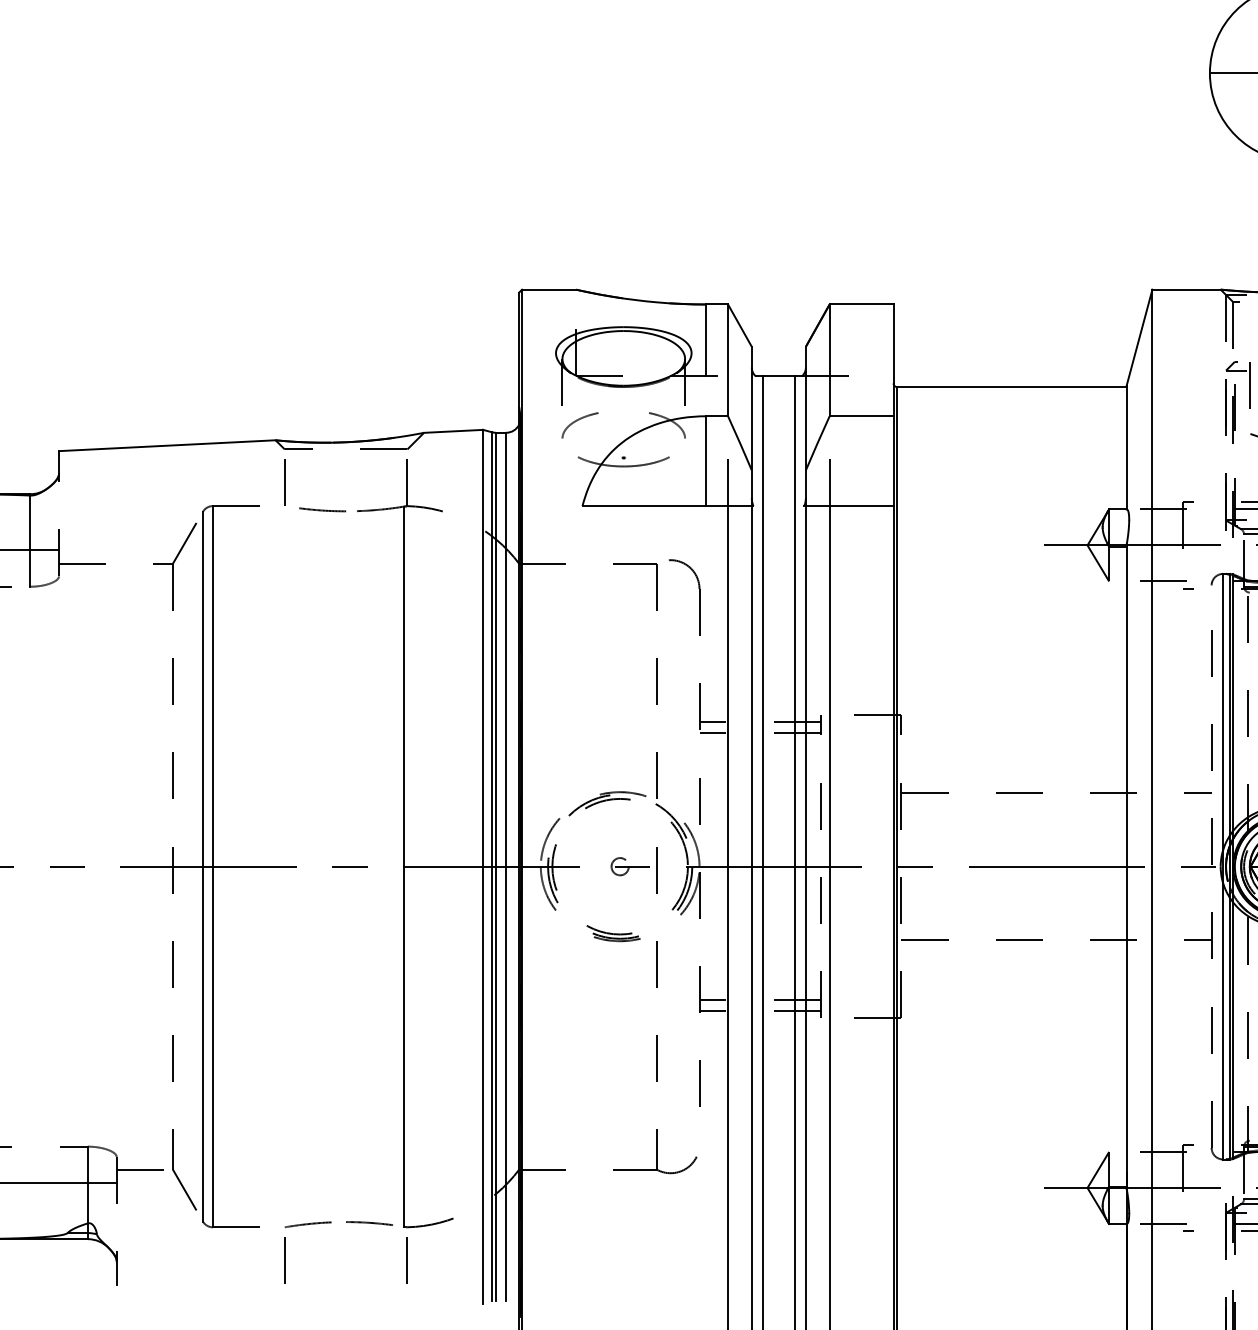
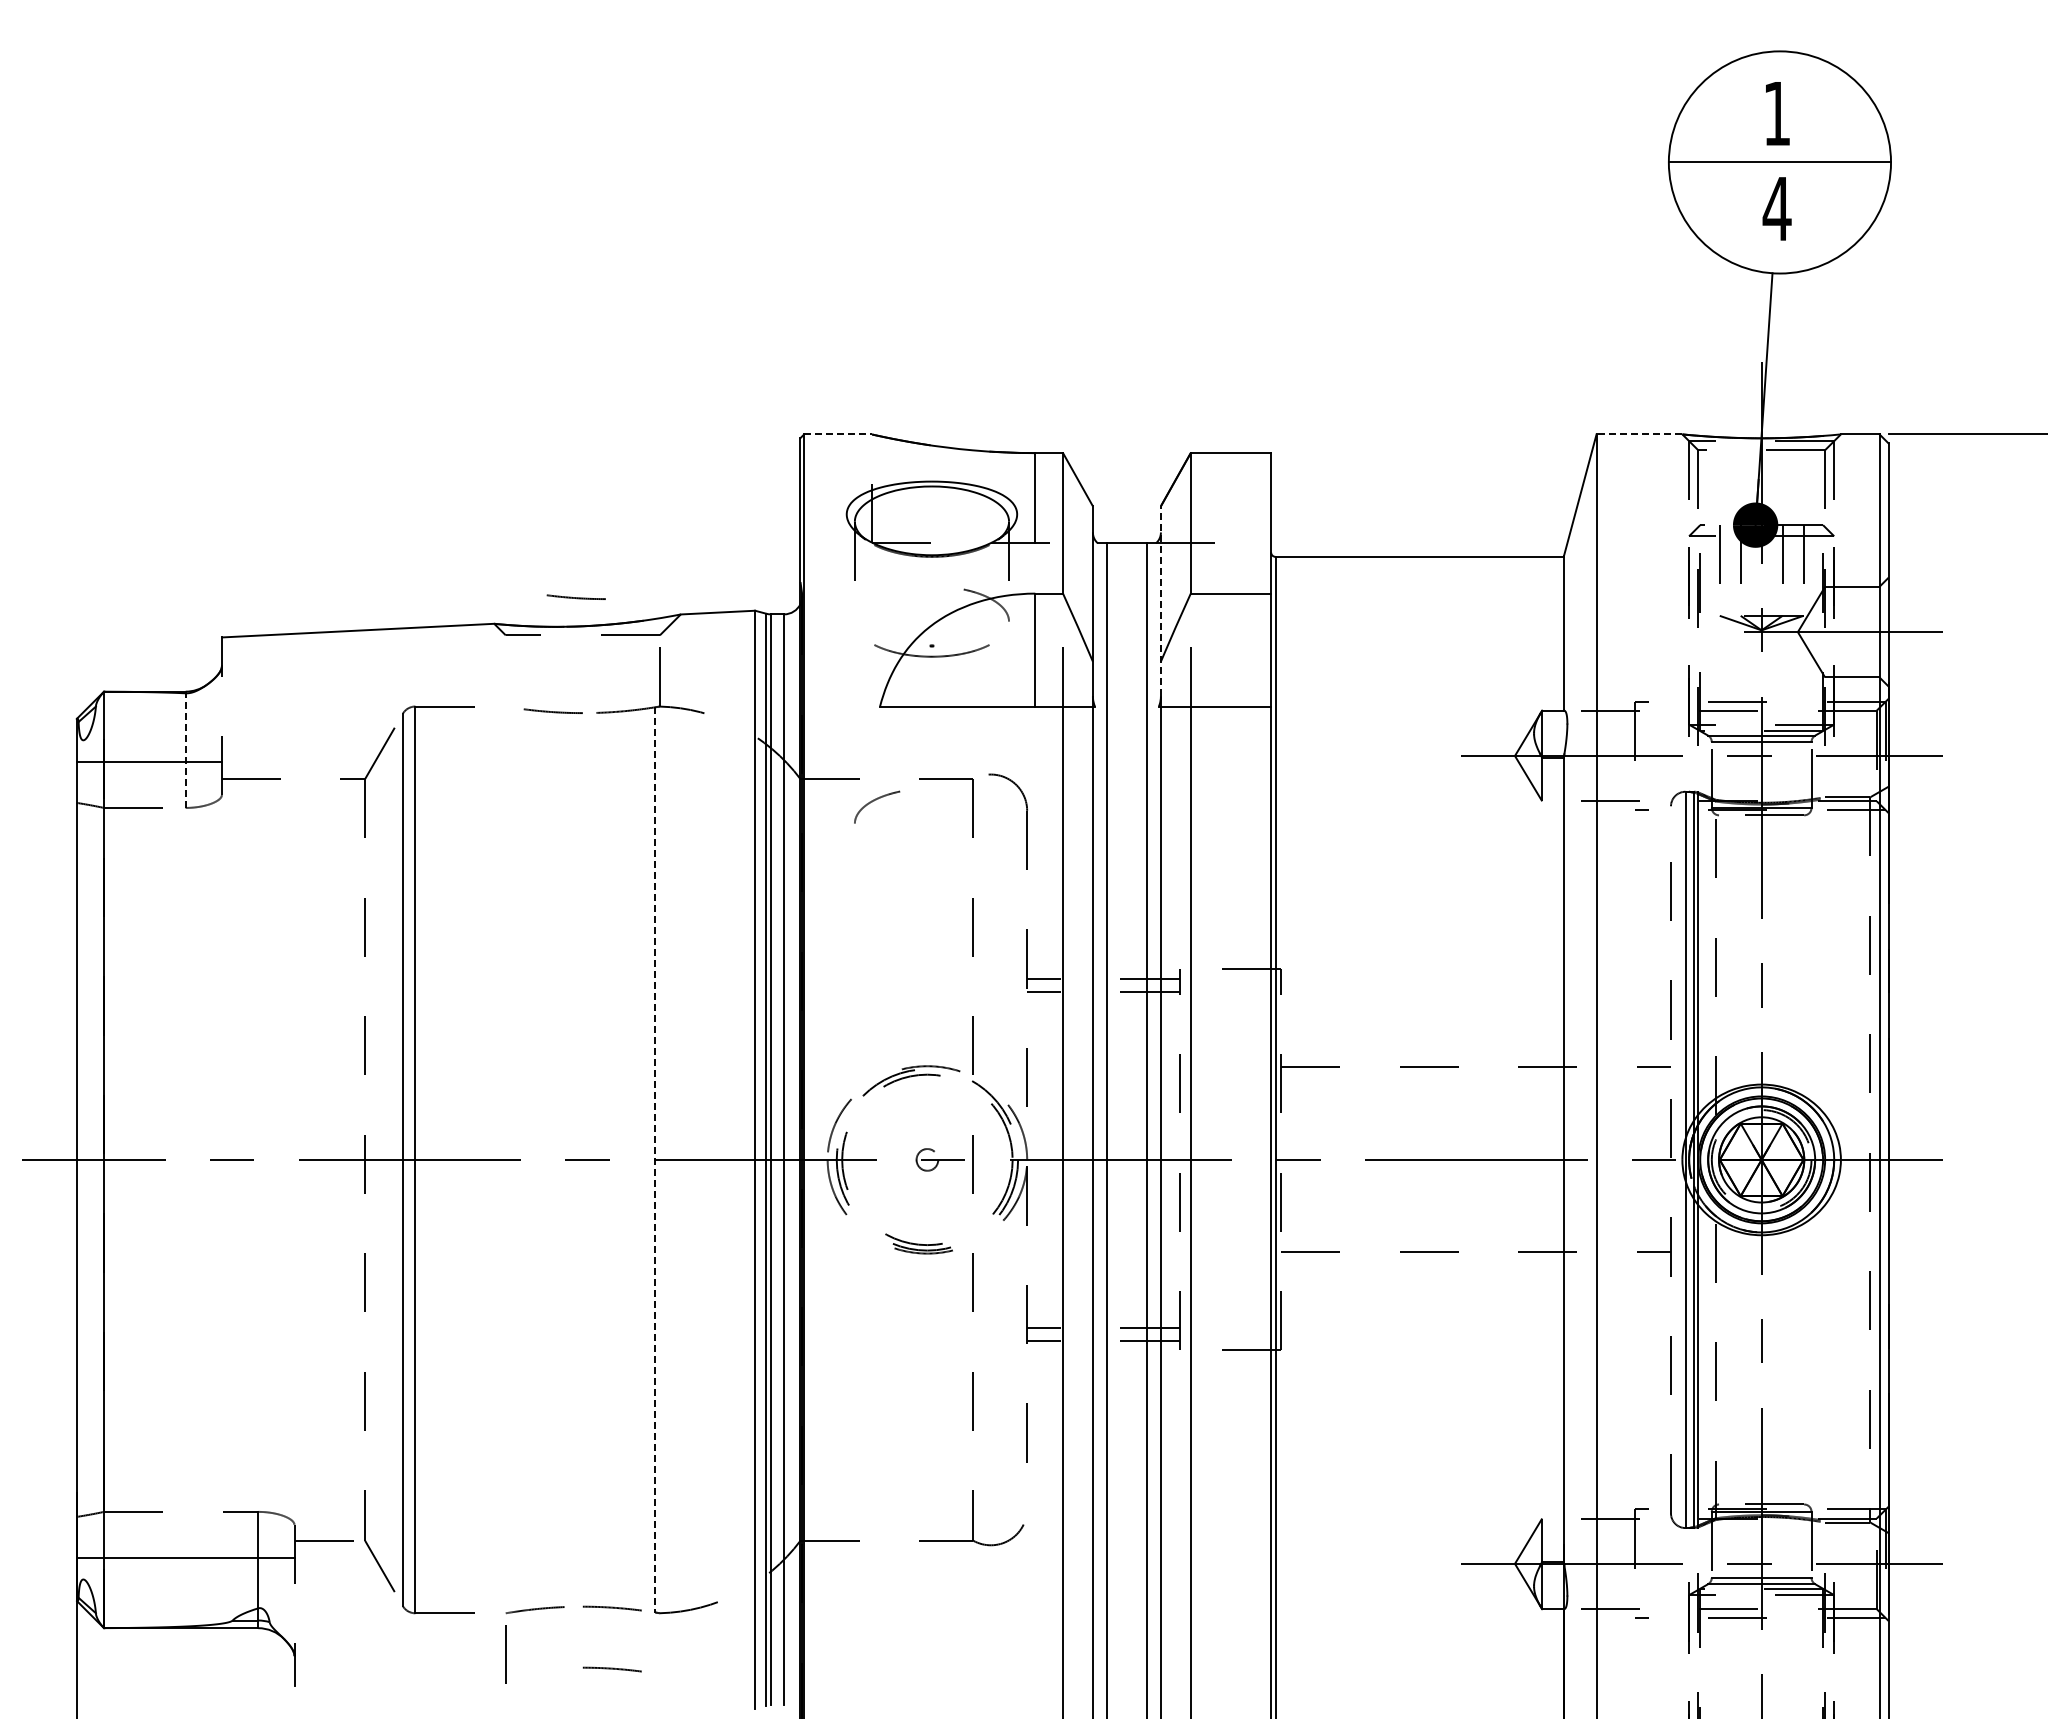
line: (549, 289) -> (838, 434), solid -> dashed
line: (1186, 289) -> (1639, 434), solid -> dashed
curve: (340, 419) -> (575, 597), added
curve: (578, 420) -> (874, 801), moved
line: (805, 421) -> (1160, 600), solid -> dashed
line: (284, 482) -> (505, 676), removed
line: (30, 540) -> (185, 749), solid -> dashed
line: (403, 866) -> (655, 1159), solid -> dashed
line: (407, 1260) -> (659, 1654), removed
line: (368, 1272) -> (611, 1669), added

